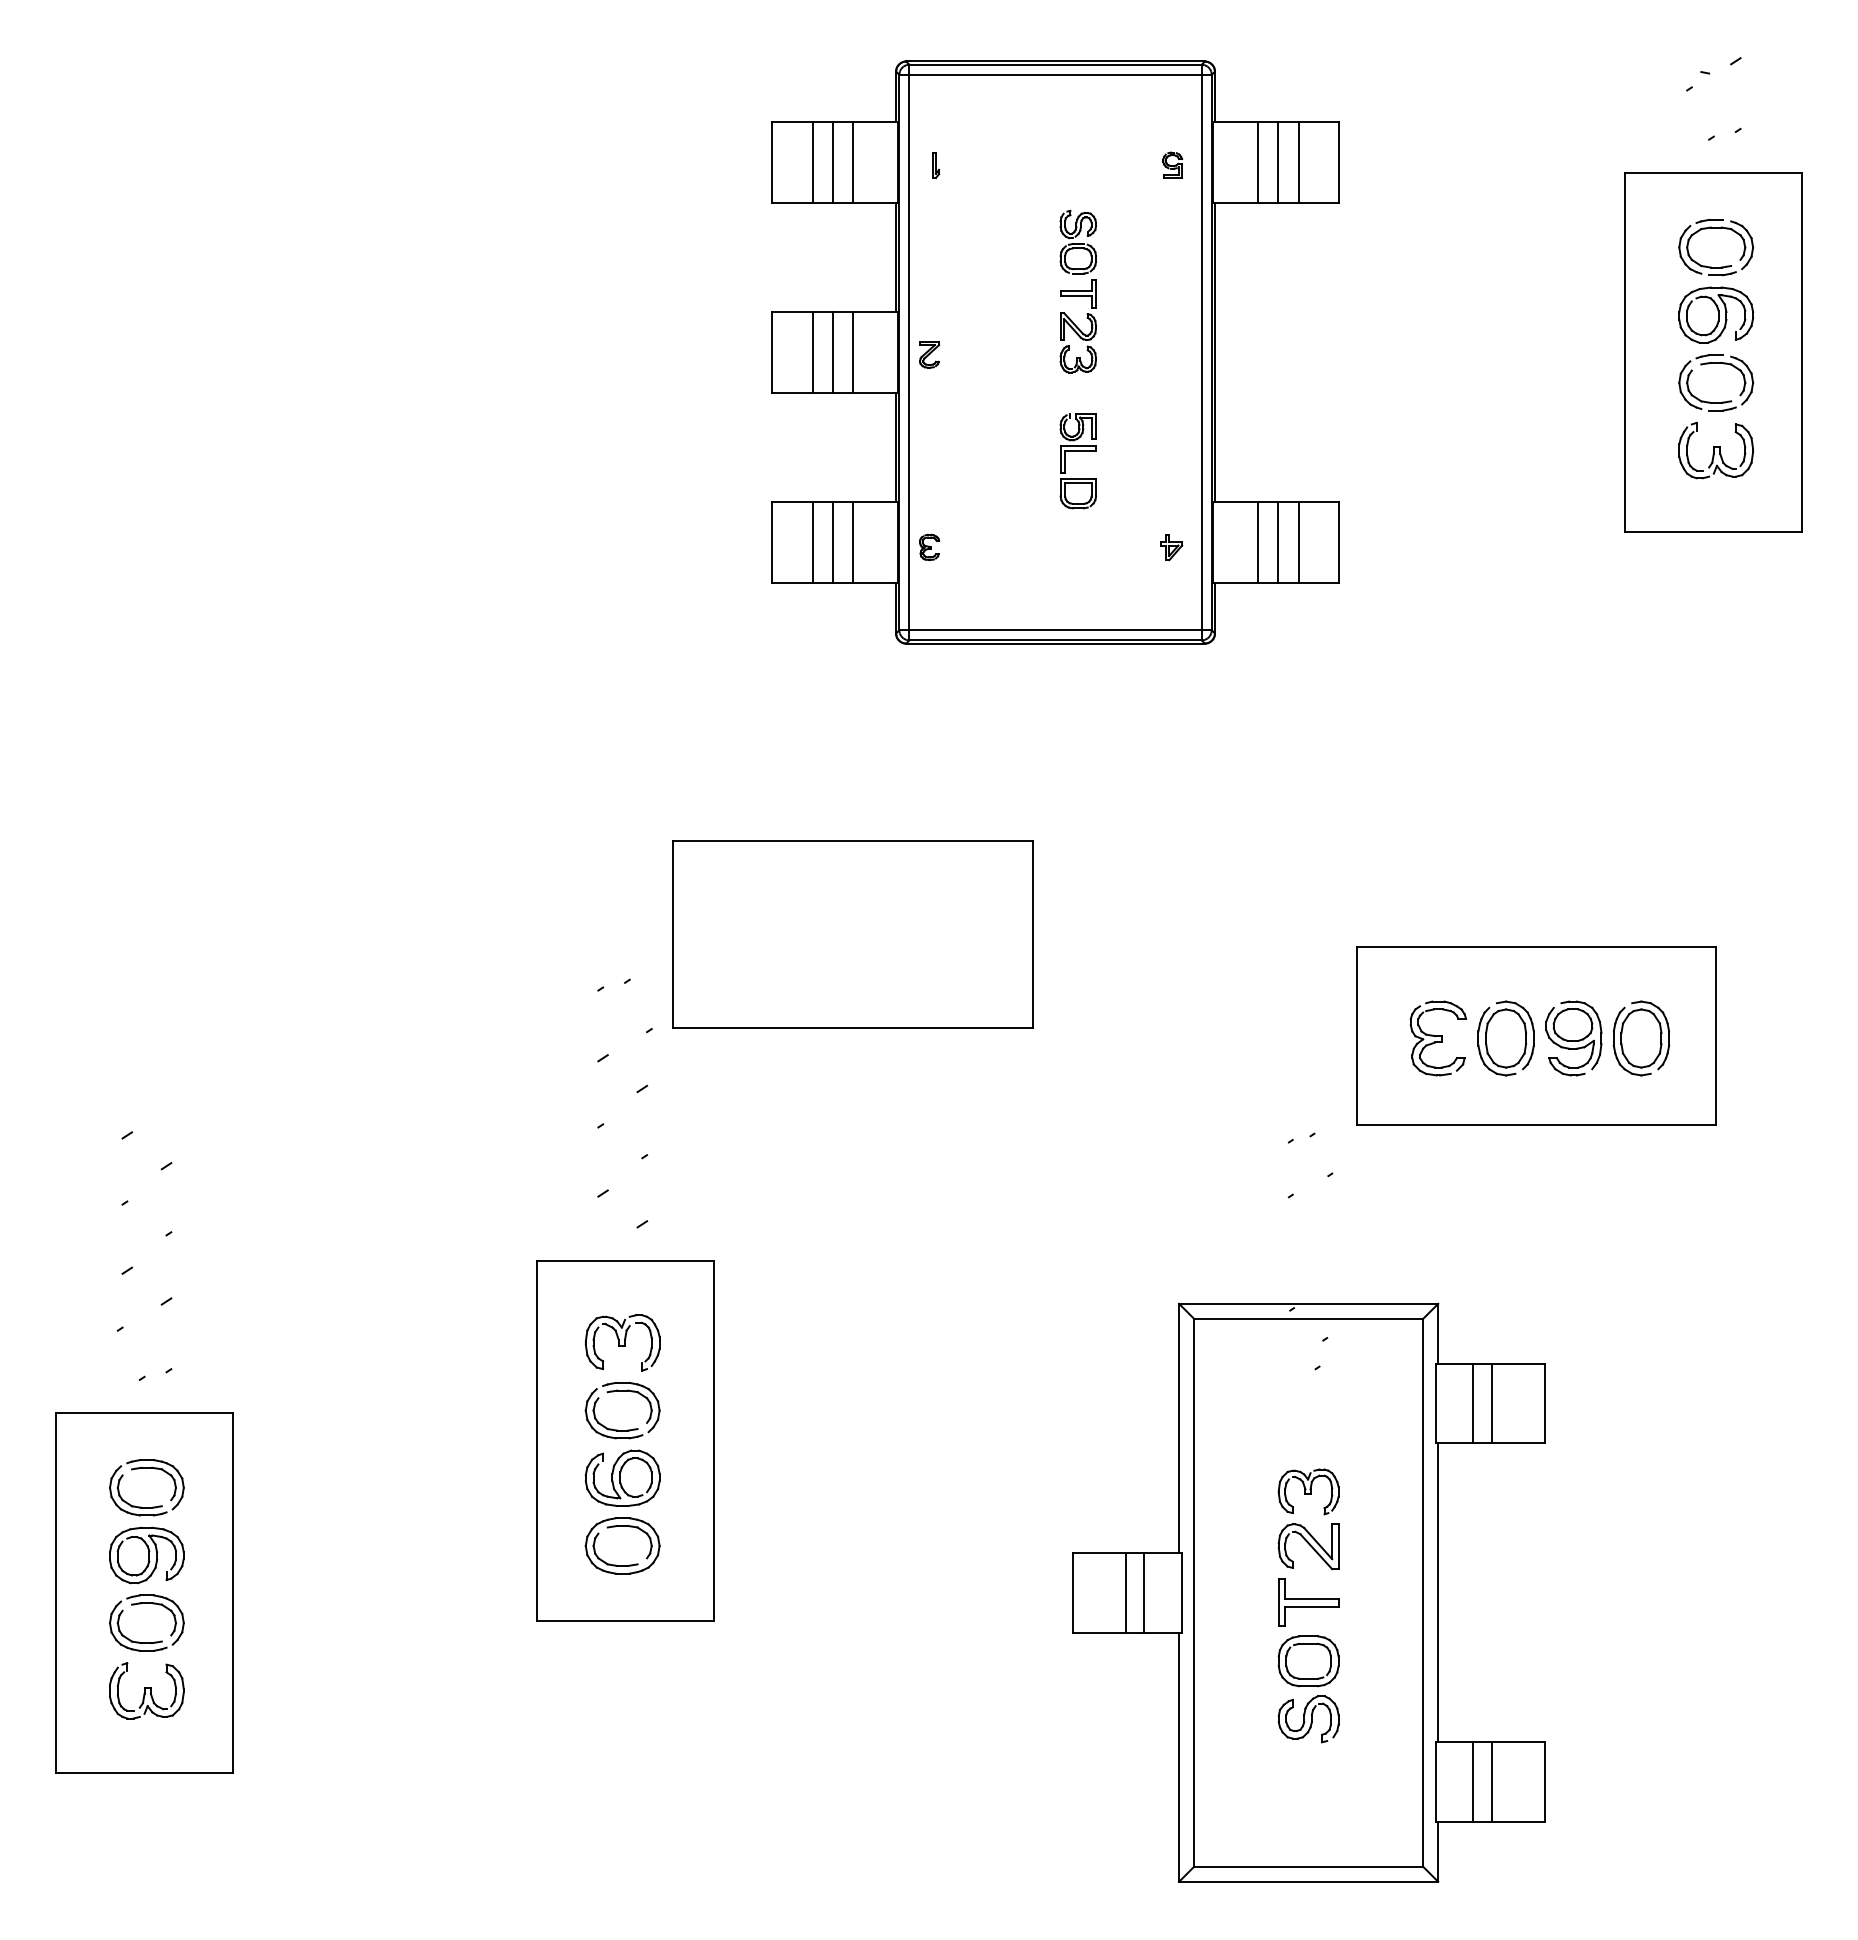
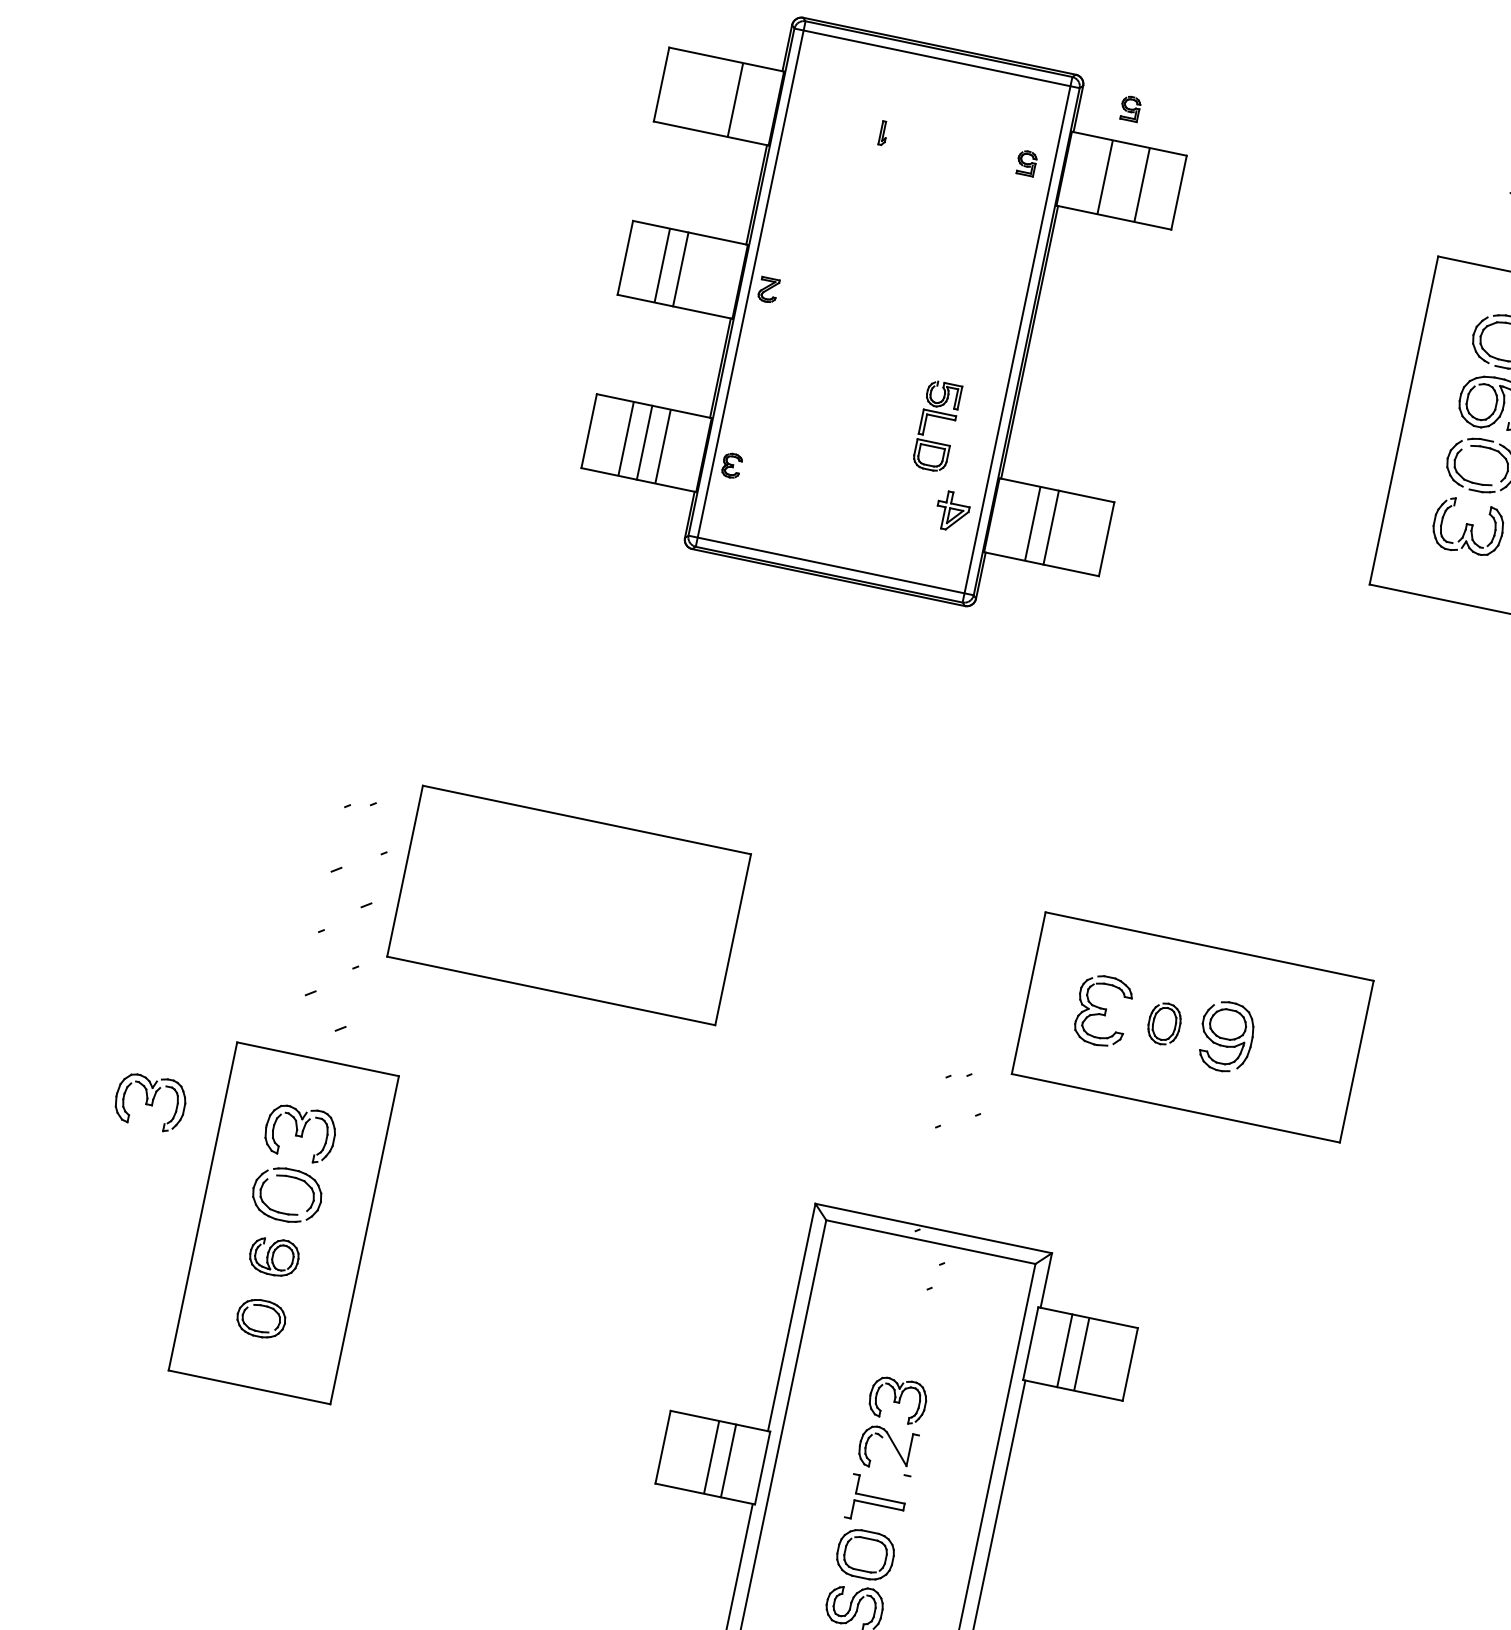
part: (1269, 84) -> (1130, 108), added
line: (812, 162) -> (698, 92), removed
line: (832, 162) -> (716, 95), removed
line: (1278, 162) -> (1123, 180), removed
part: (936, 165) -> (884, 133), moved
part: (1078, 291) -> (916, 260), removed
line: (853, 352) -> (699, 273), removed
part: (1077, 451) -> (938, 417), moved
line: (1298, 541) -> (1069, 530), removed
part: (1171, 547) -> (952, 511), size x1.6
part: (852, 934) -> (568, 905), moved
part: (1505, 1038) -> (1164, 1023), size x0.6
part: (1641, 1038) -> (1288, 1049), removed
part: (458, 1342) -> (150, 1101), added
part: (622, 1477) -> (274, 1256), size x0.7
part: (622, 1545) -> (261, 1318), size x0.7
line: (1338, 1546) -> (914, 1455), removed
line: (1316, 1551) -> (893, 1456), removed
line: (1278, 1602) -> (849, 1495), removed

